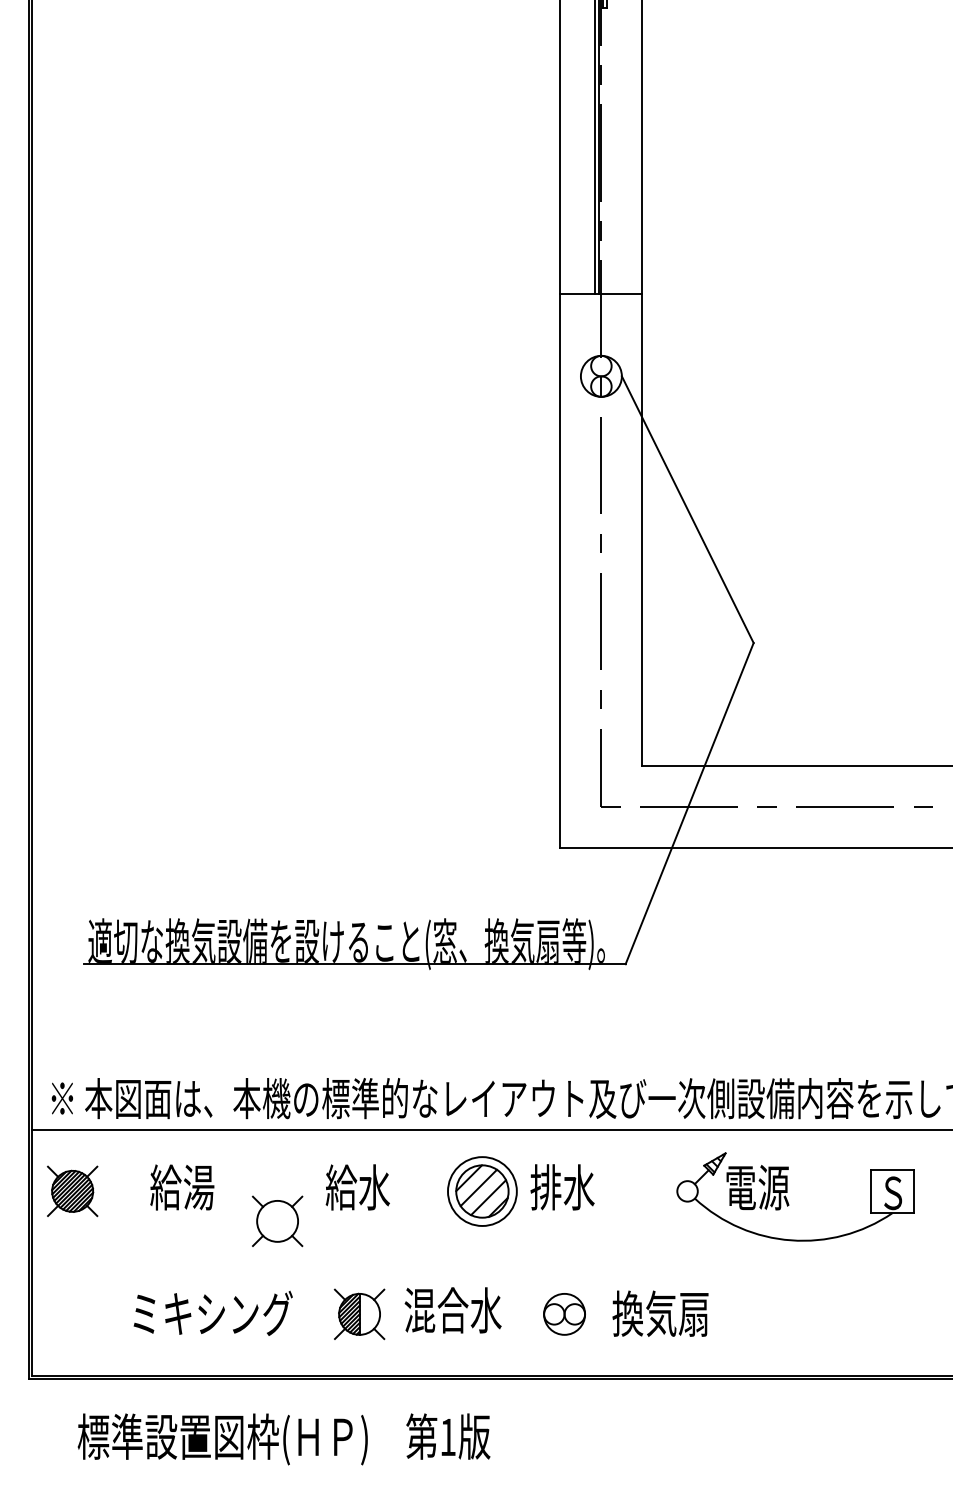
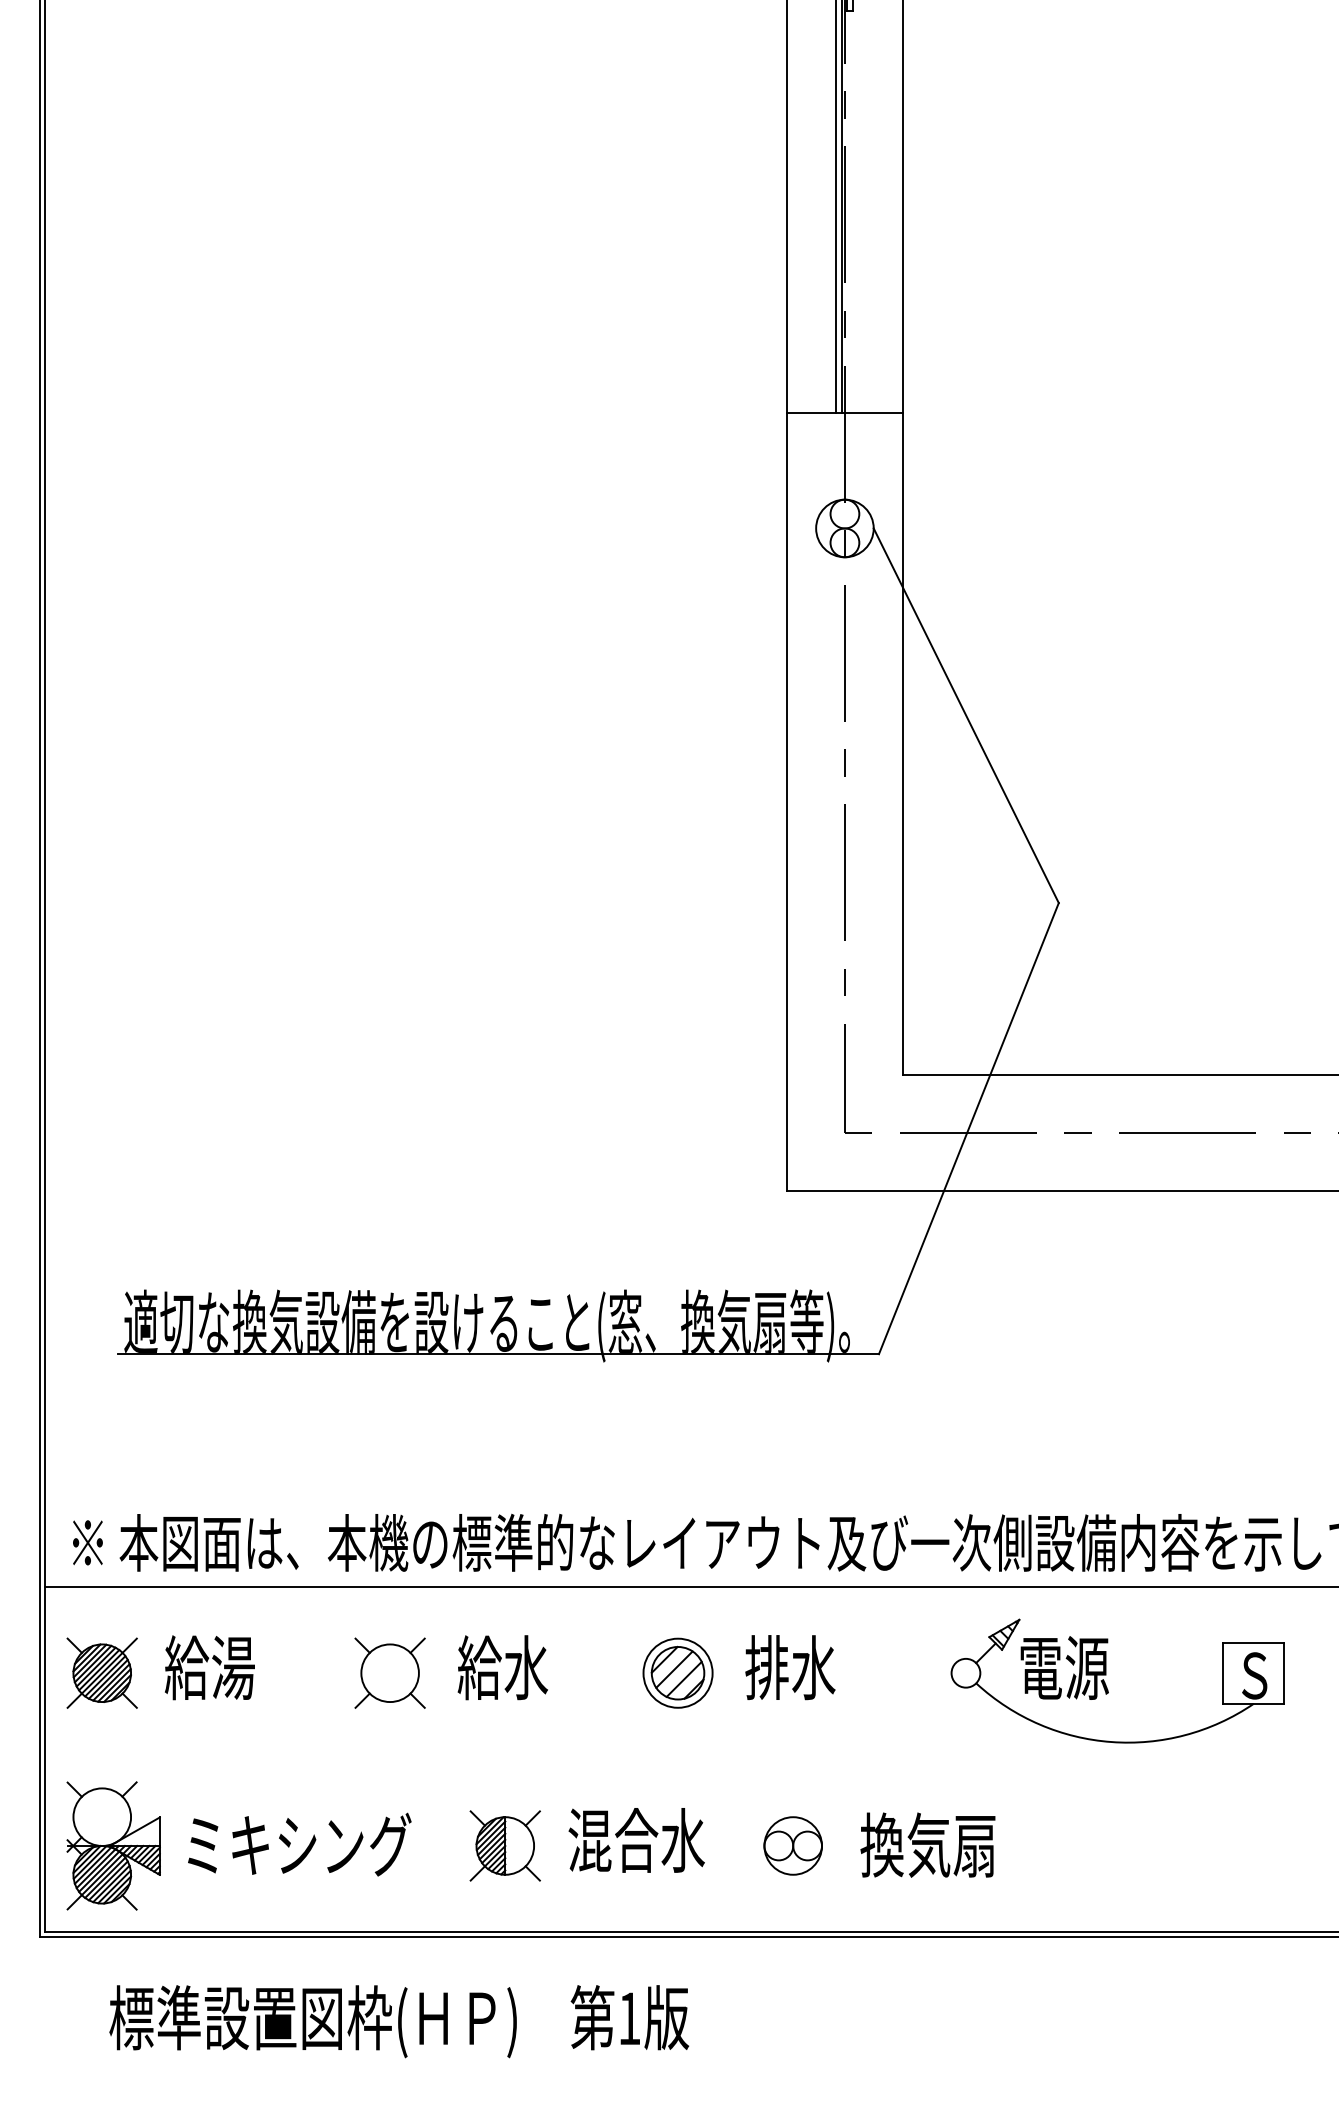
text: (182, 1187) -> (210, 1667), moved
part: (482, 1190) -> (677, 1672), size x0.71
part: (277, 1221) -> (389, 1673), moved
part: (80, 1314) -> (113, 1846), added

